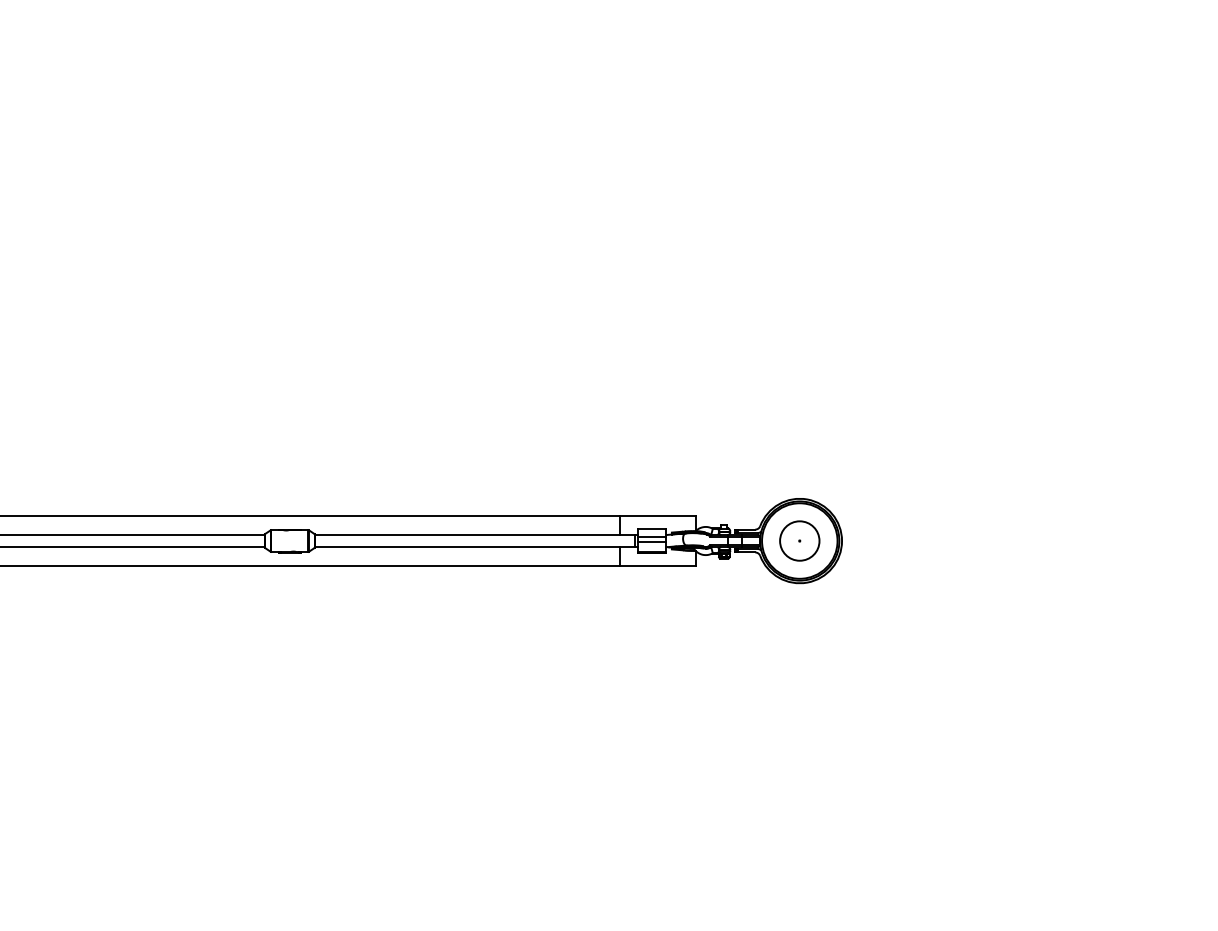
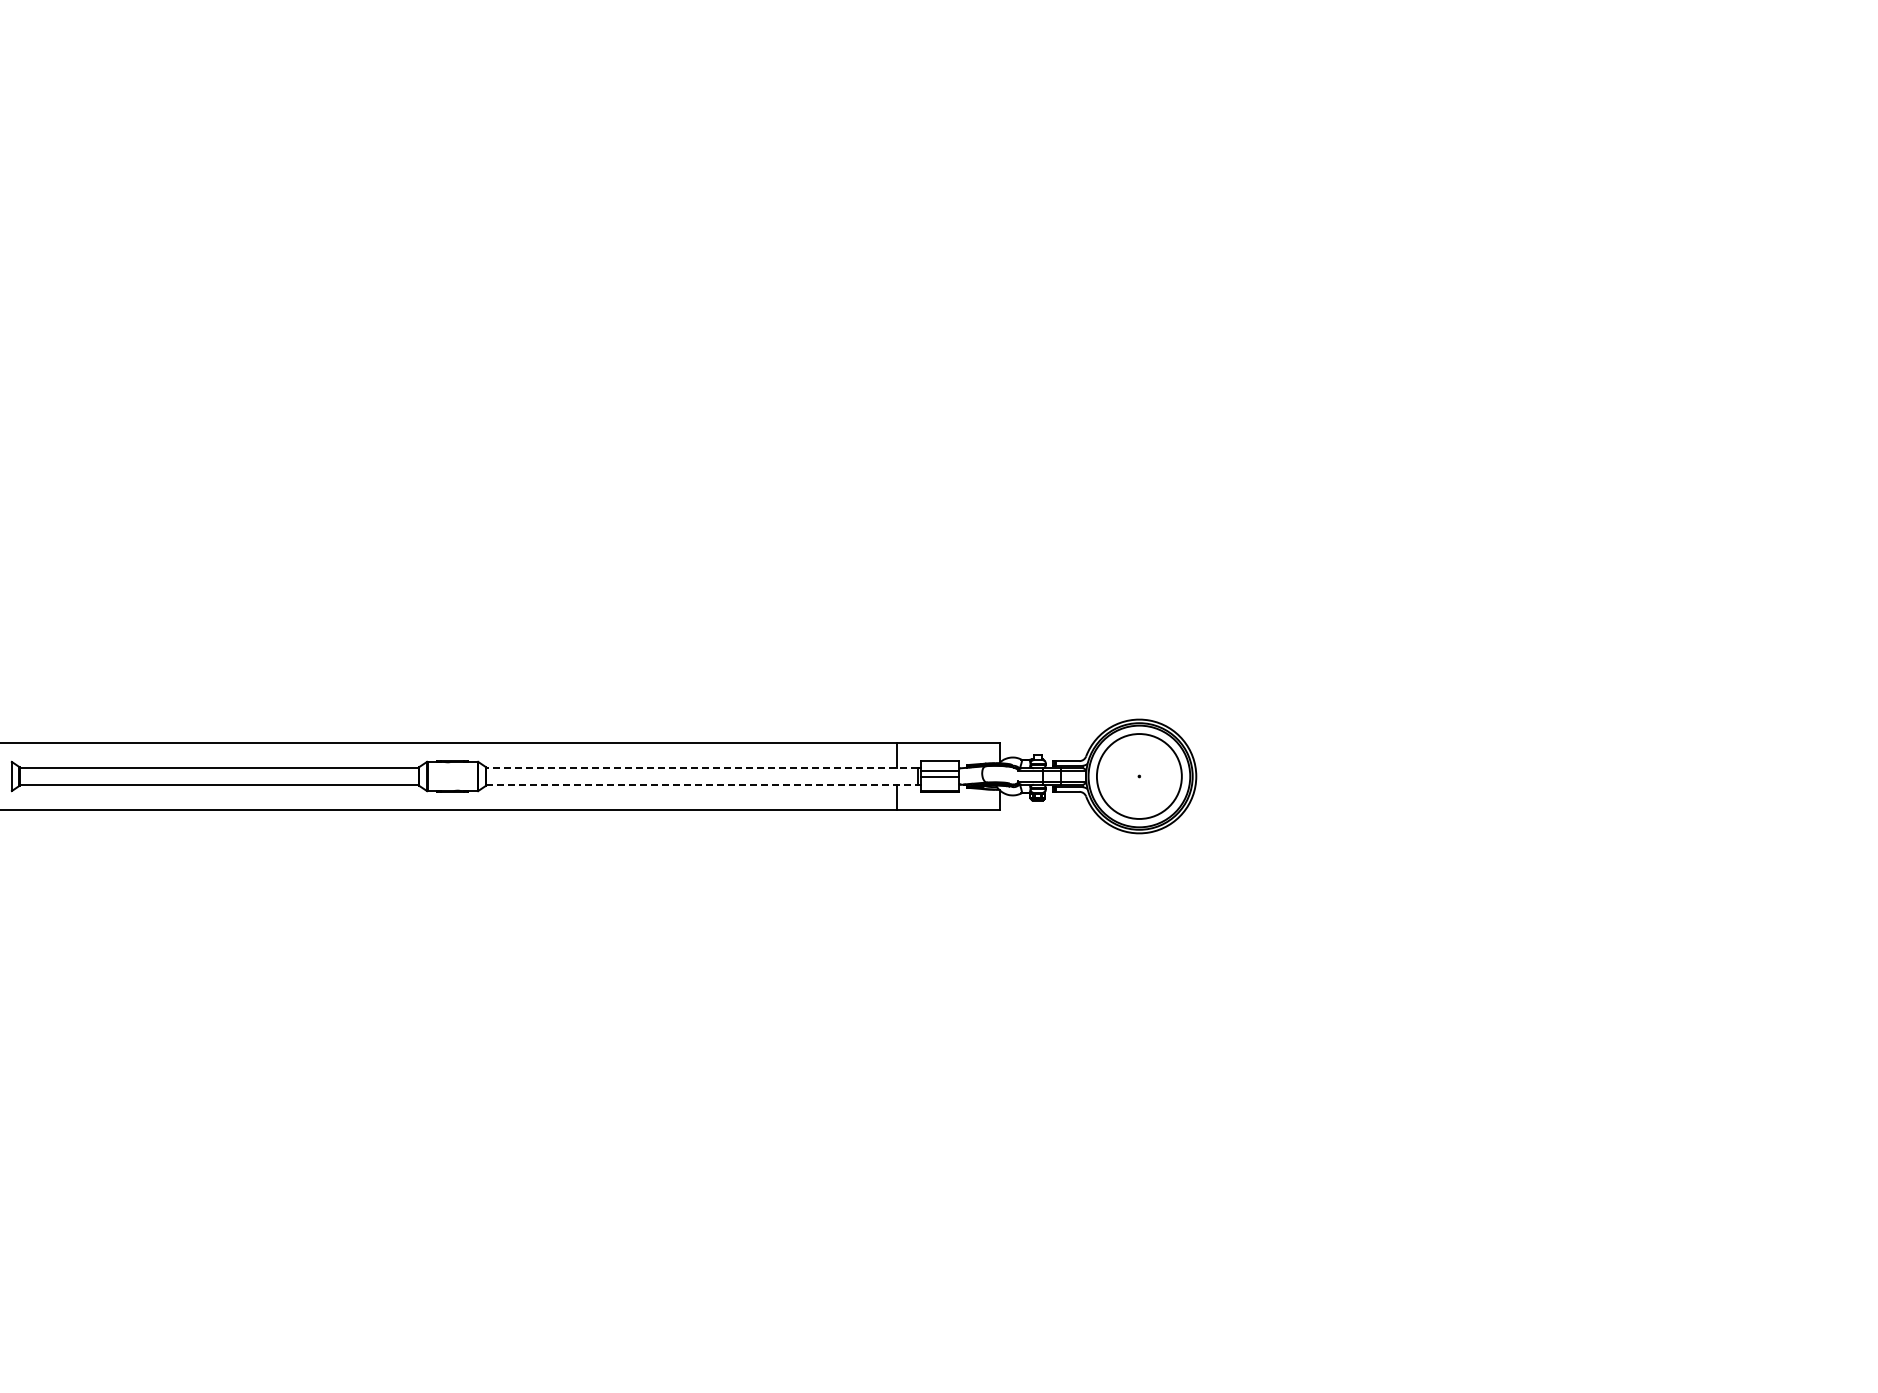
line: (474, 535) -> (701, 768), solid -> dashed
circle: (799, 541) -> (1138, 776), size x1.6
line: (475, 546) -> (702, 784), solid -> dashed

